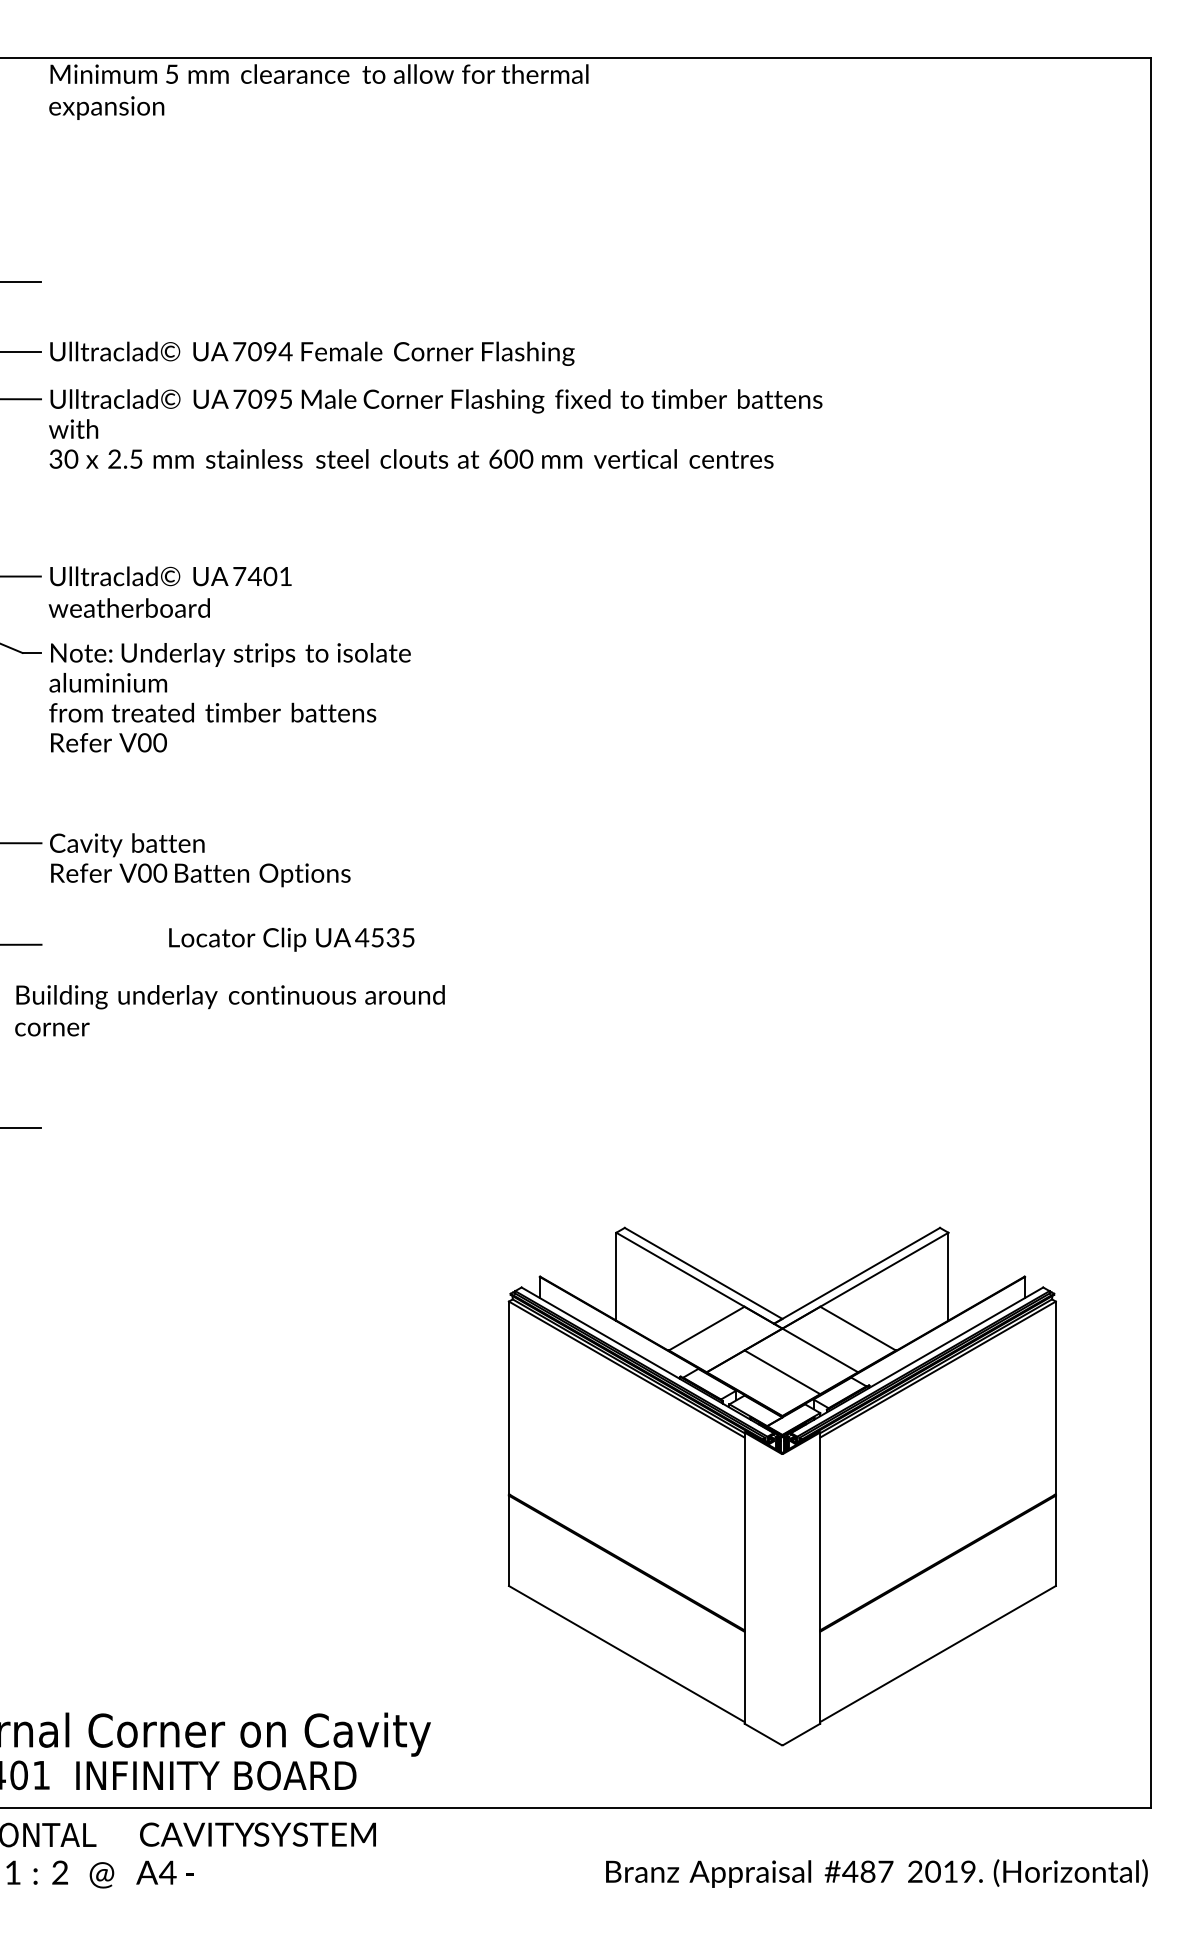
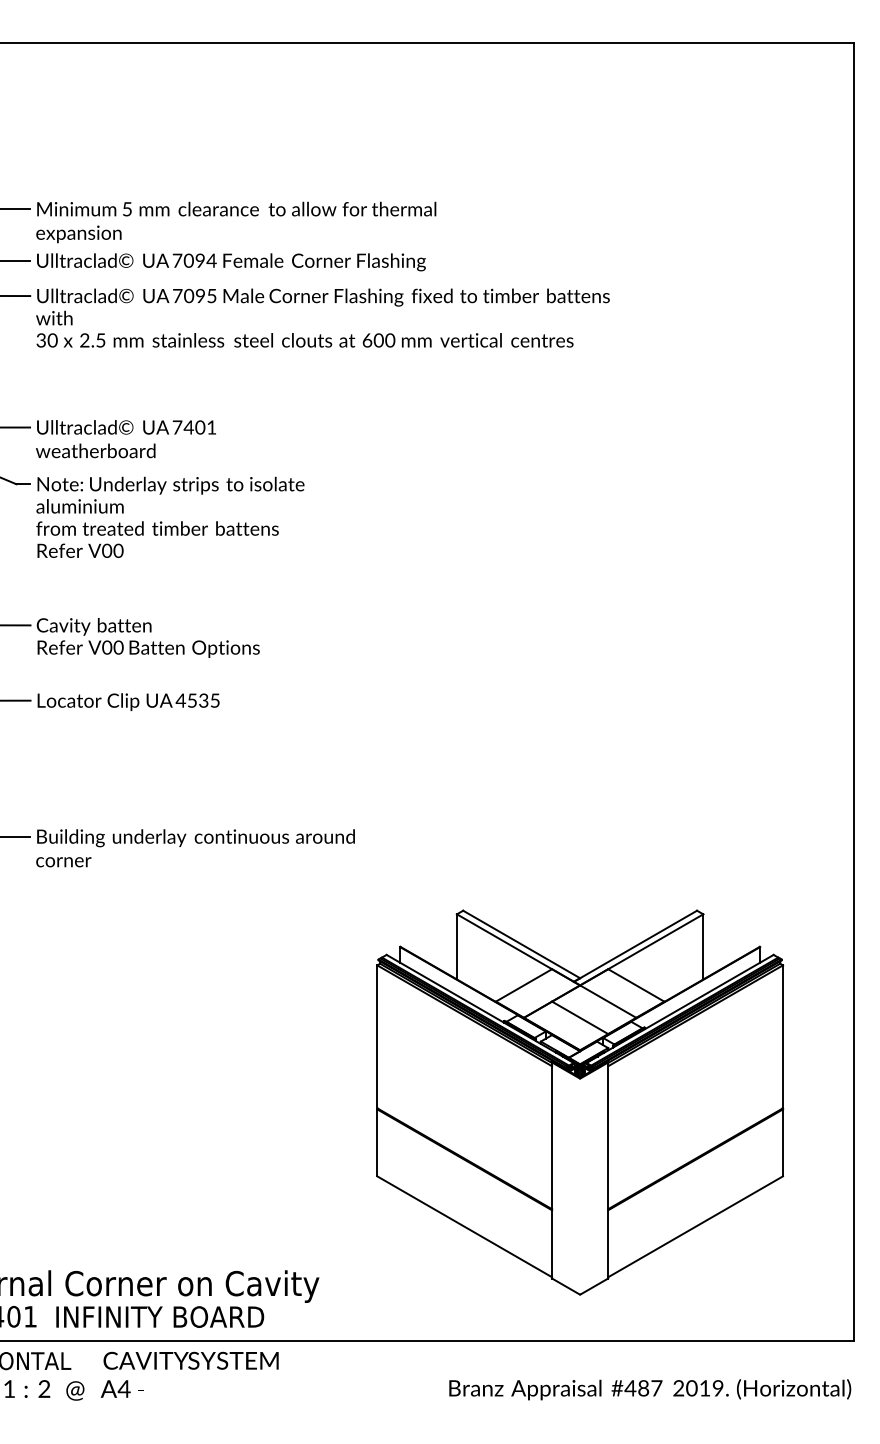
text: (318, 91) -> (236, 222), moved
text: (291, 939) -> (128, 701), moved
text: (229, 1010) -> (195, 848), moved

